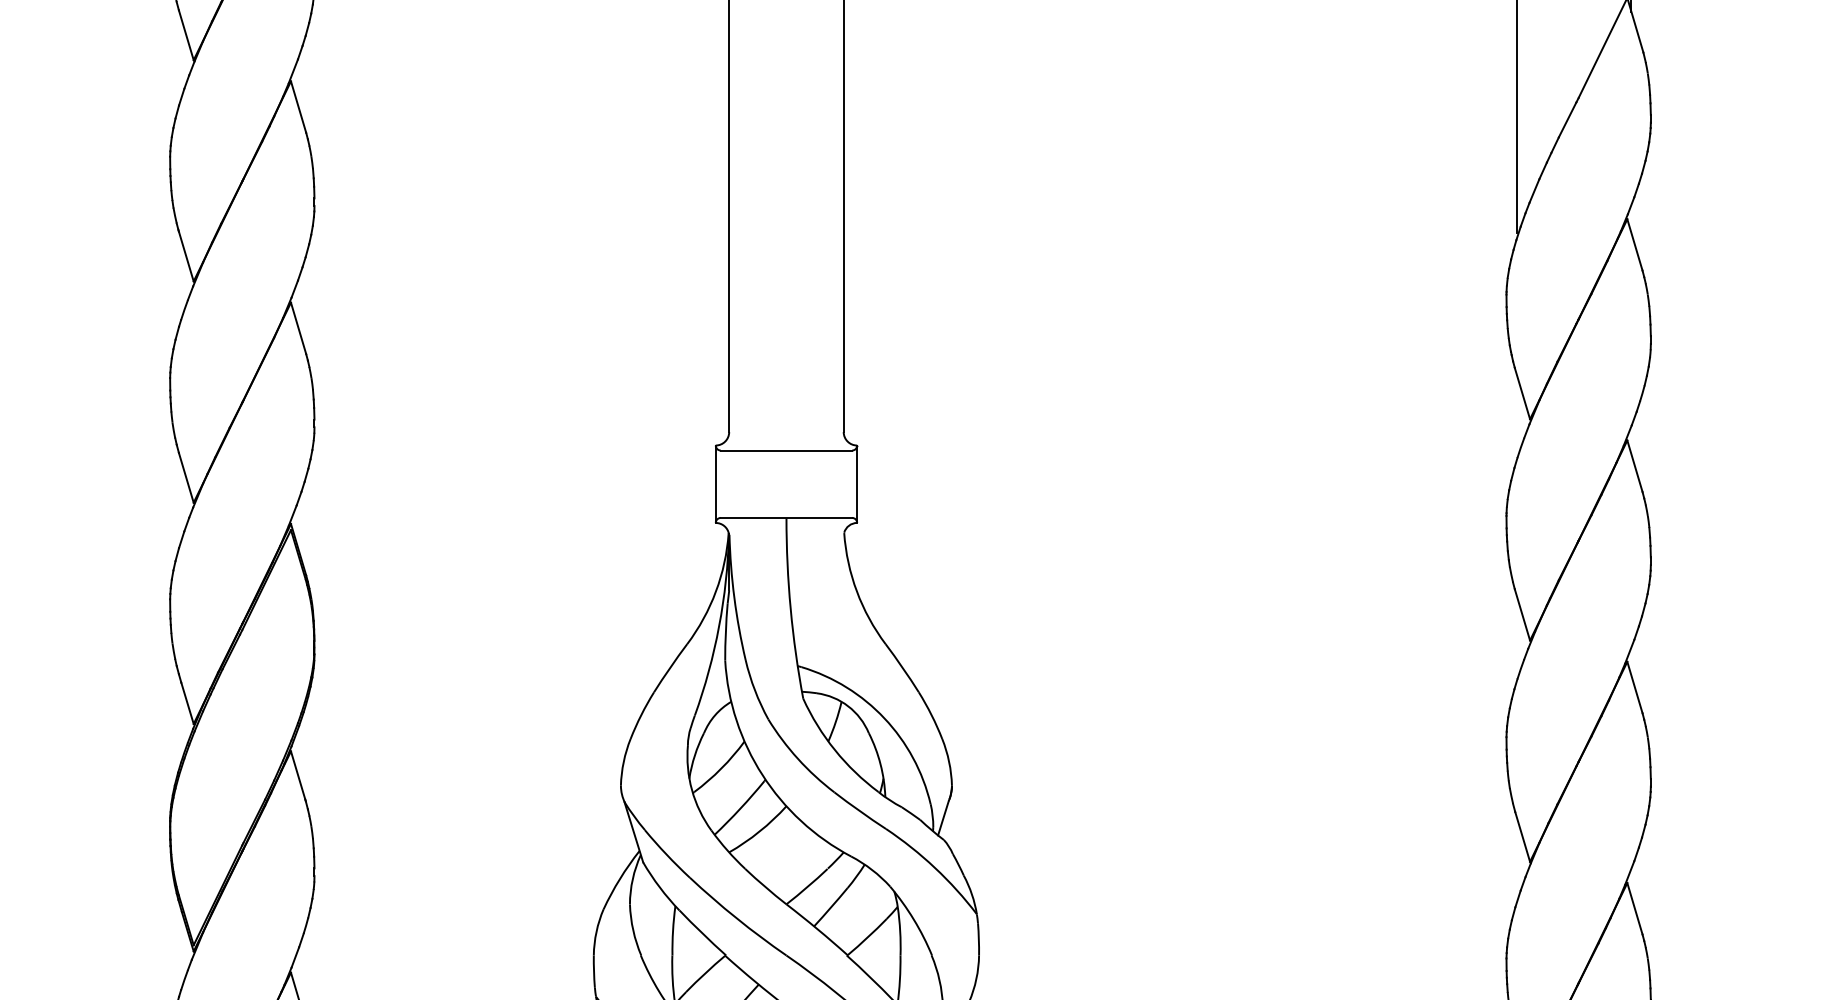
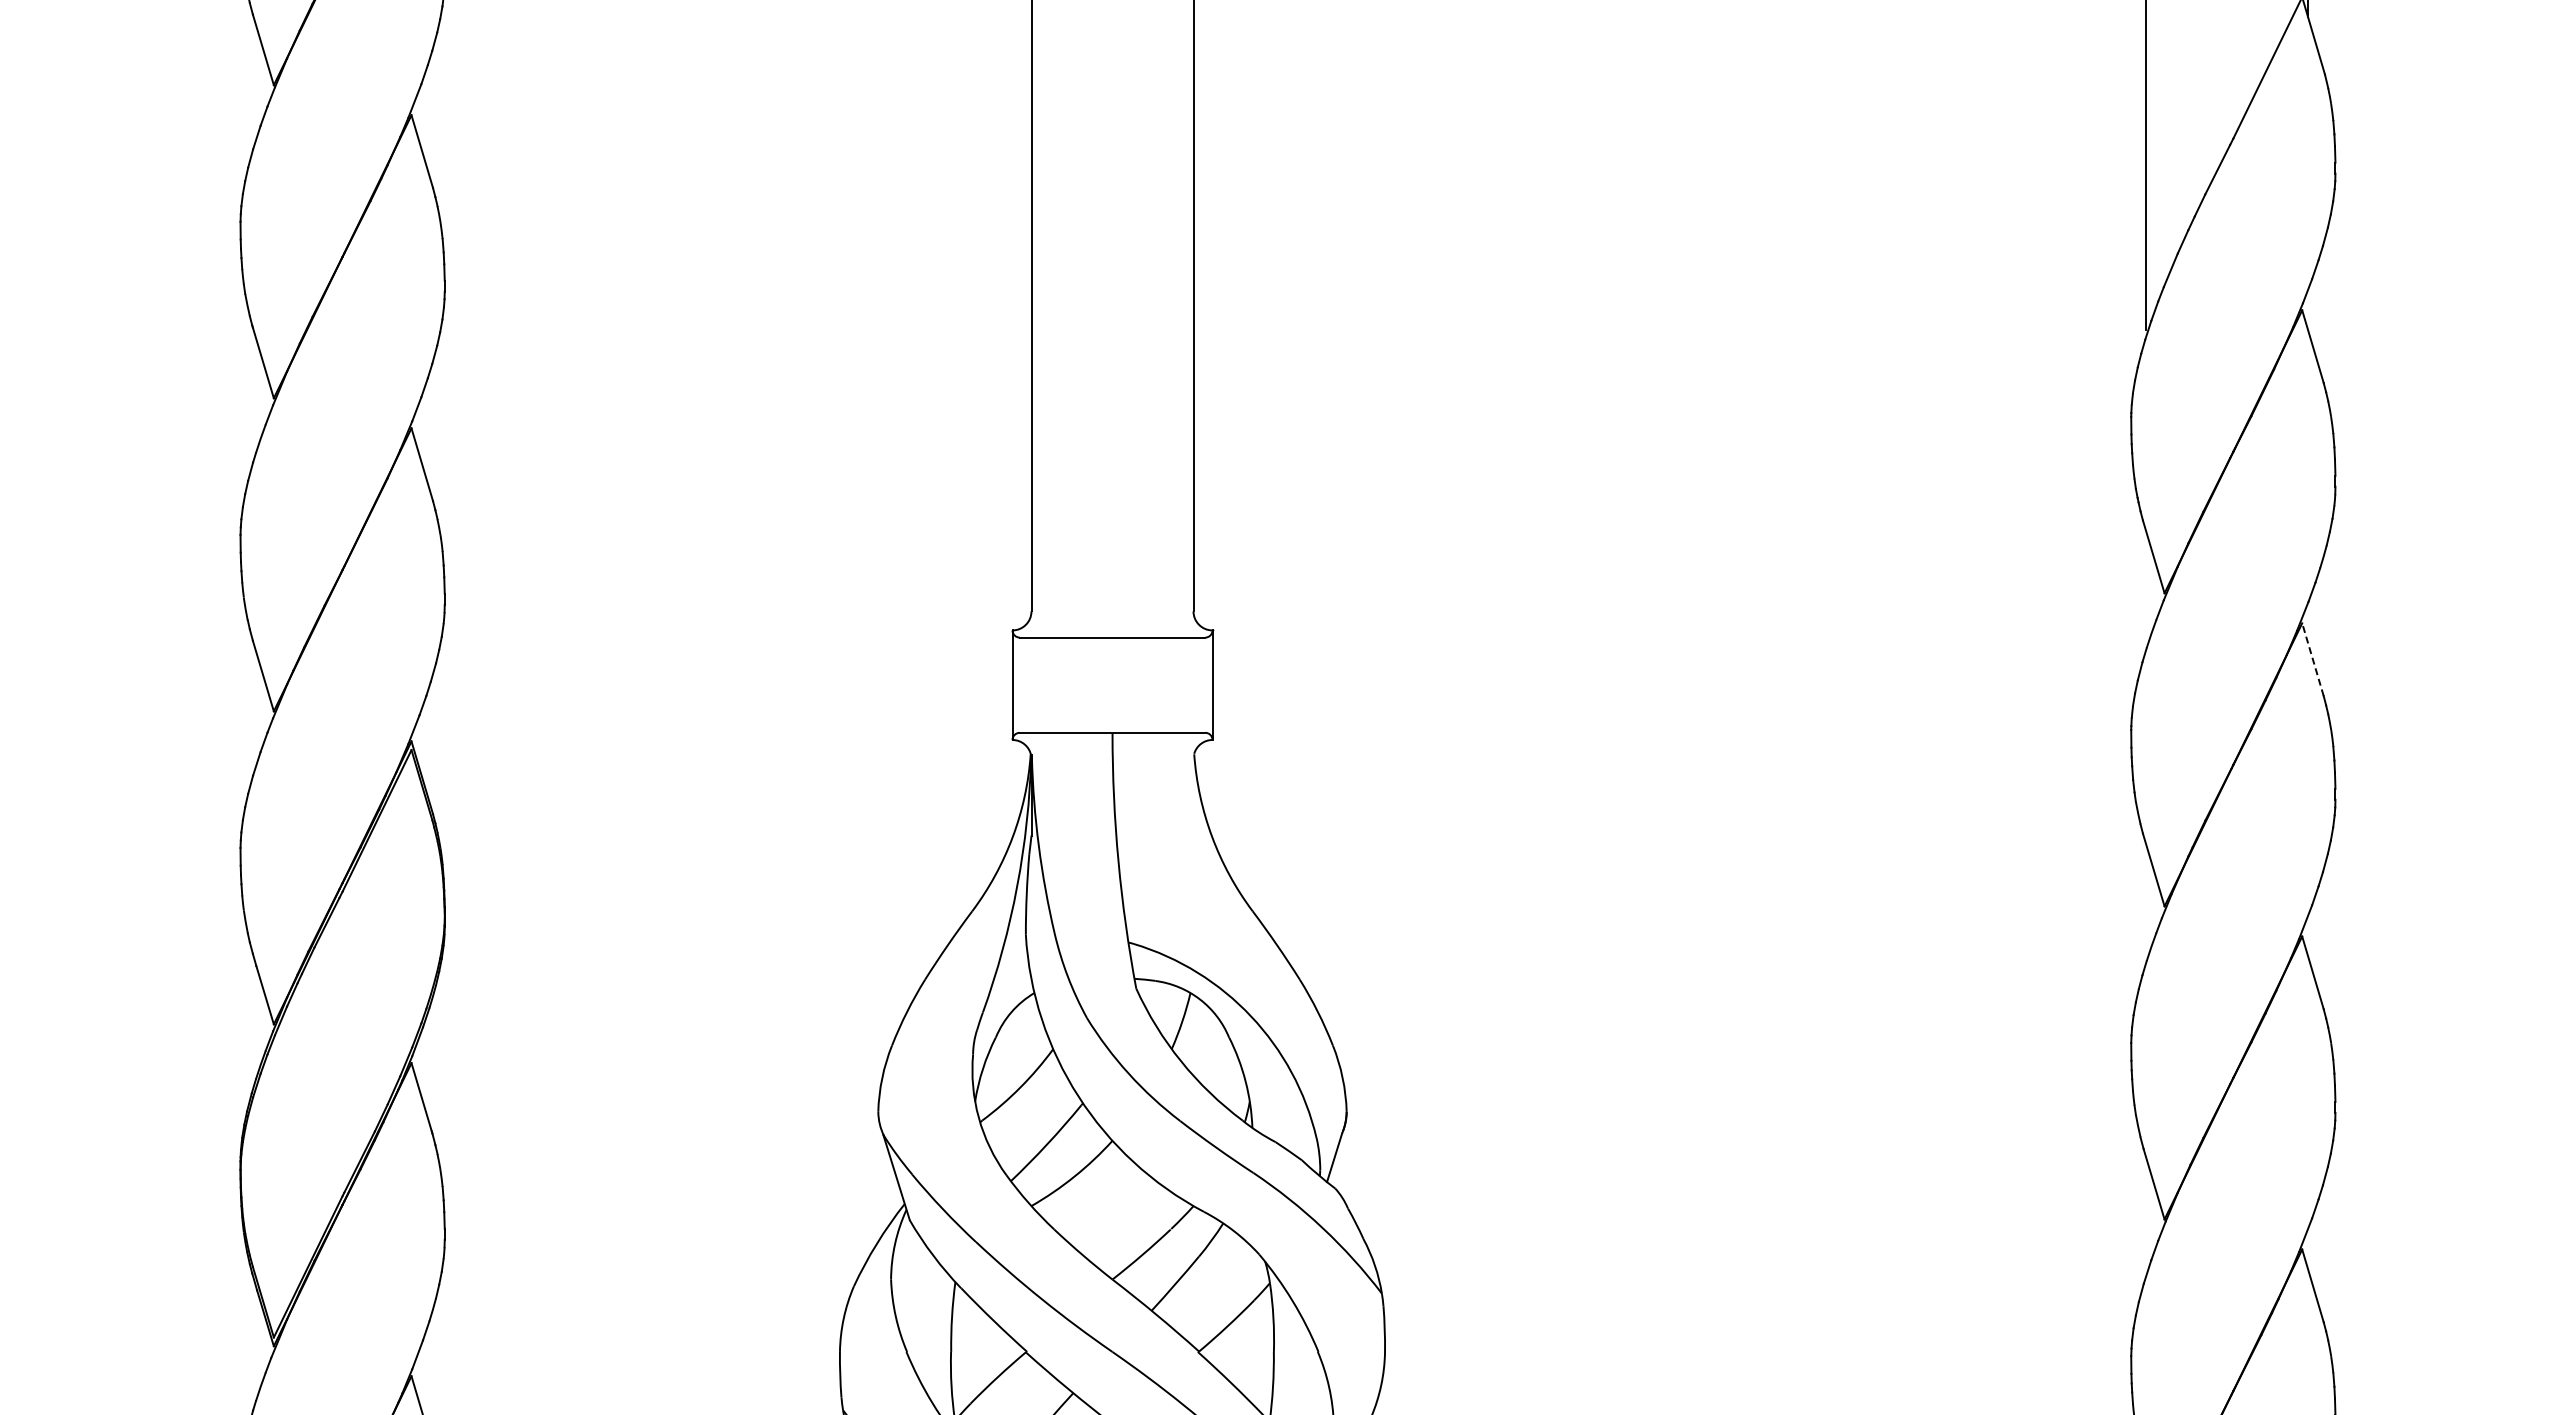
line: (1634, 466) -> (2312, 659), solid -> dashed

